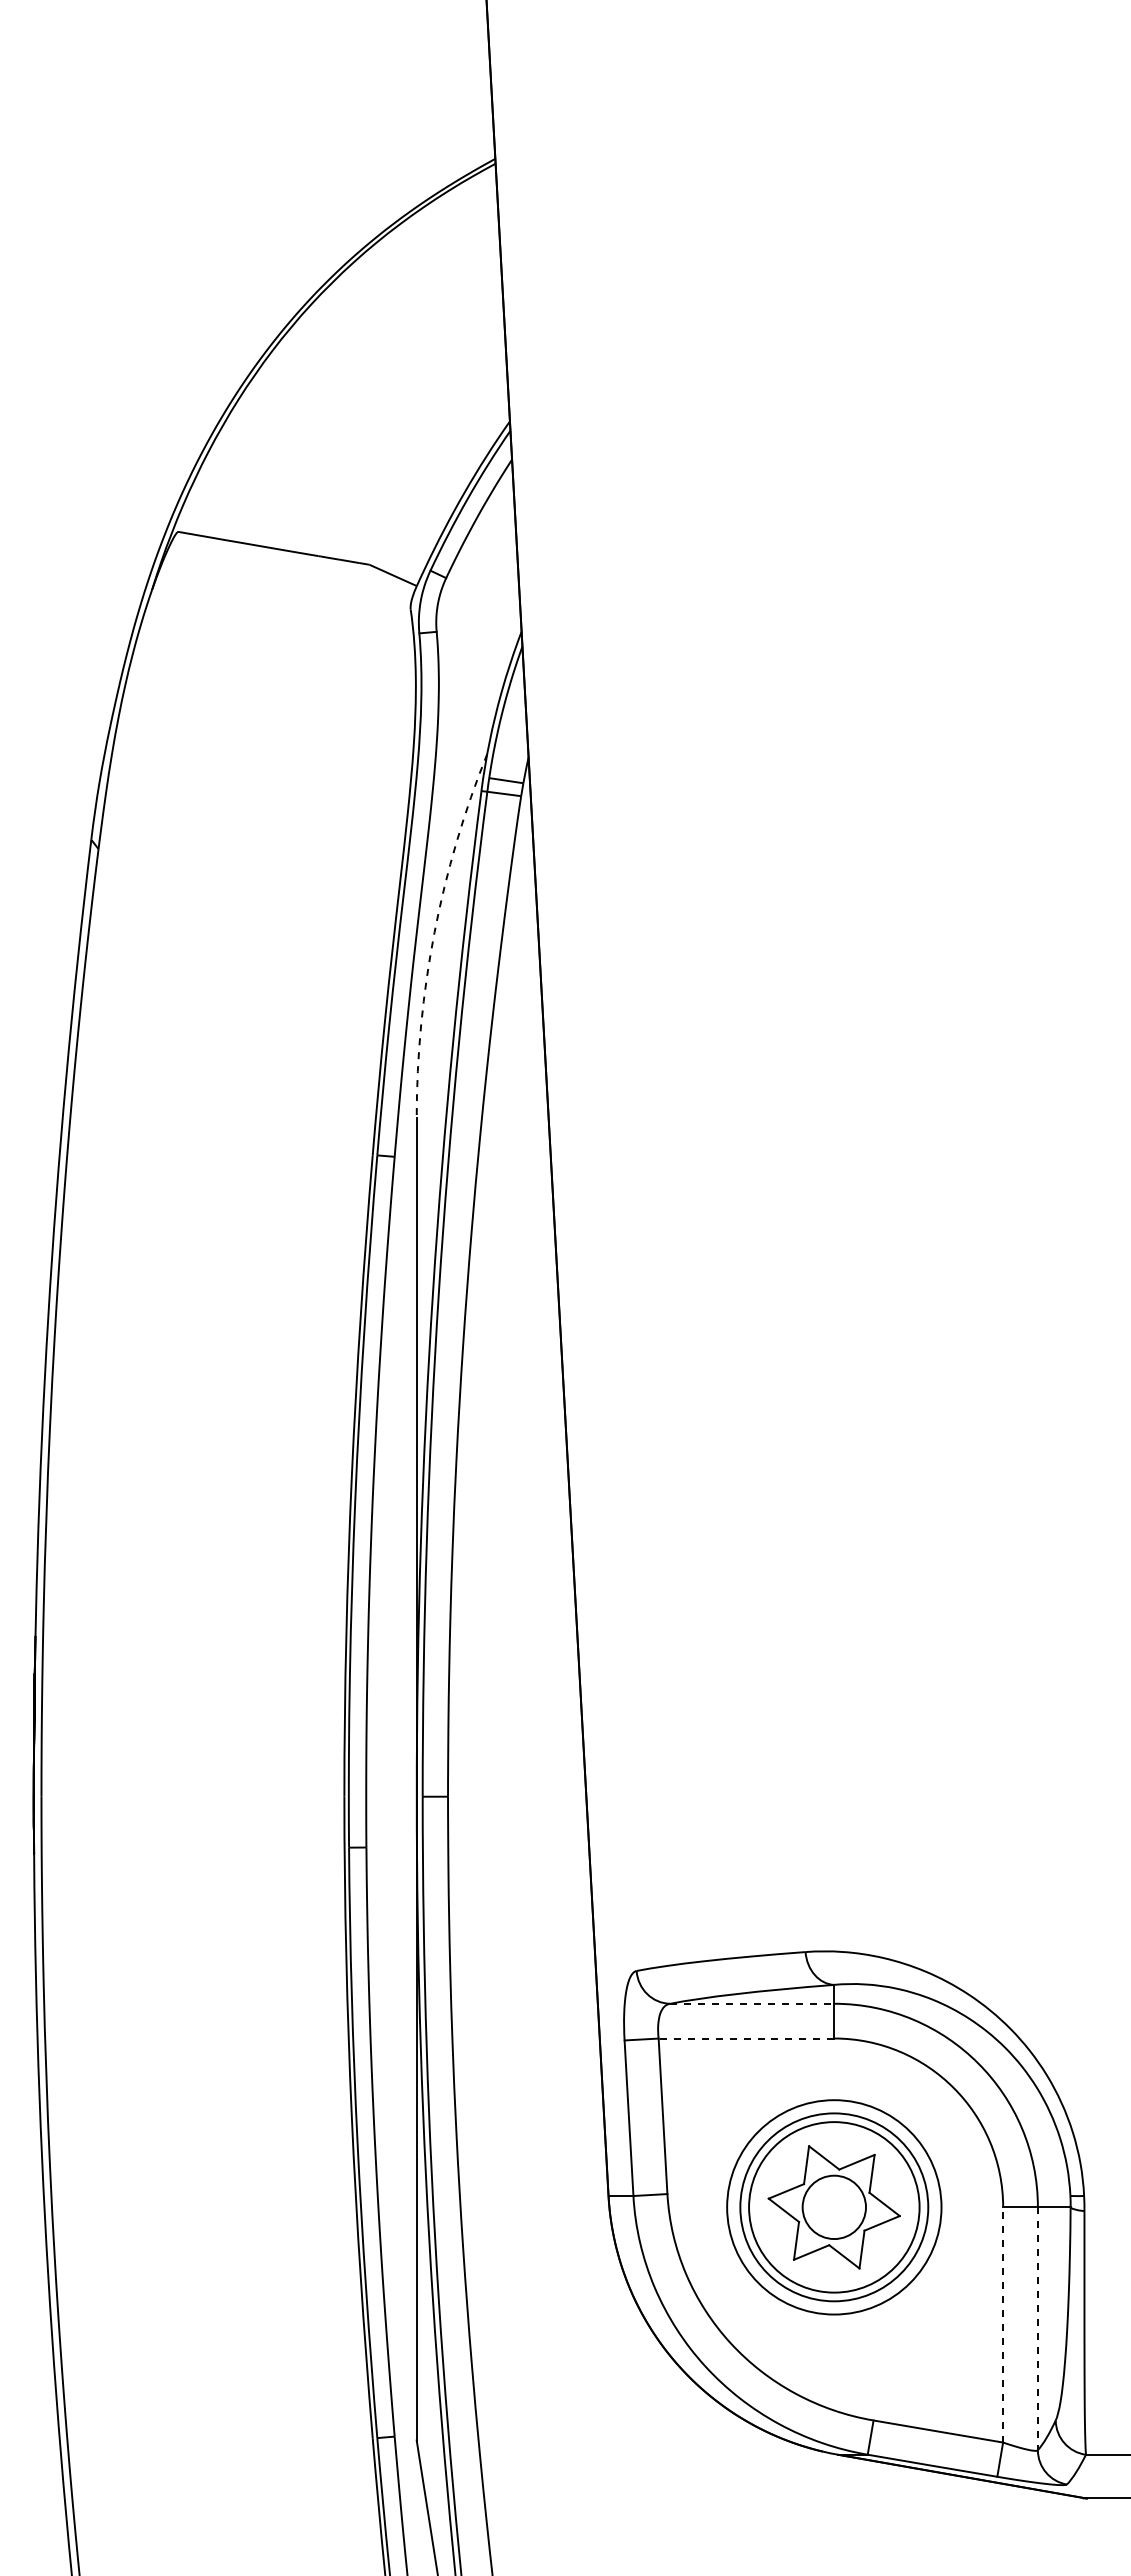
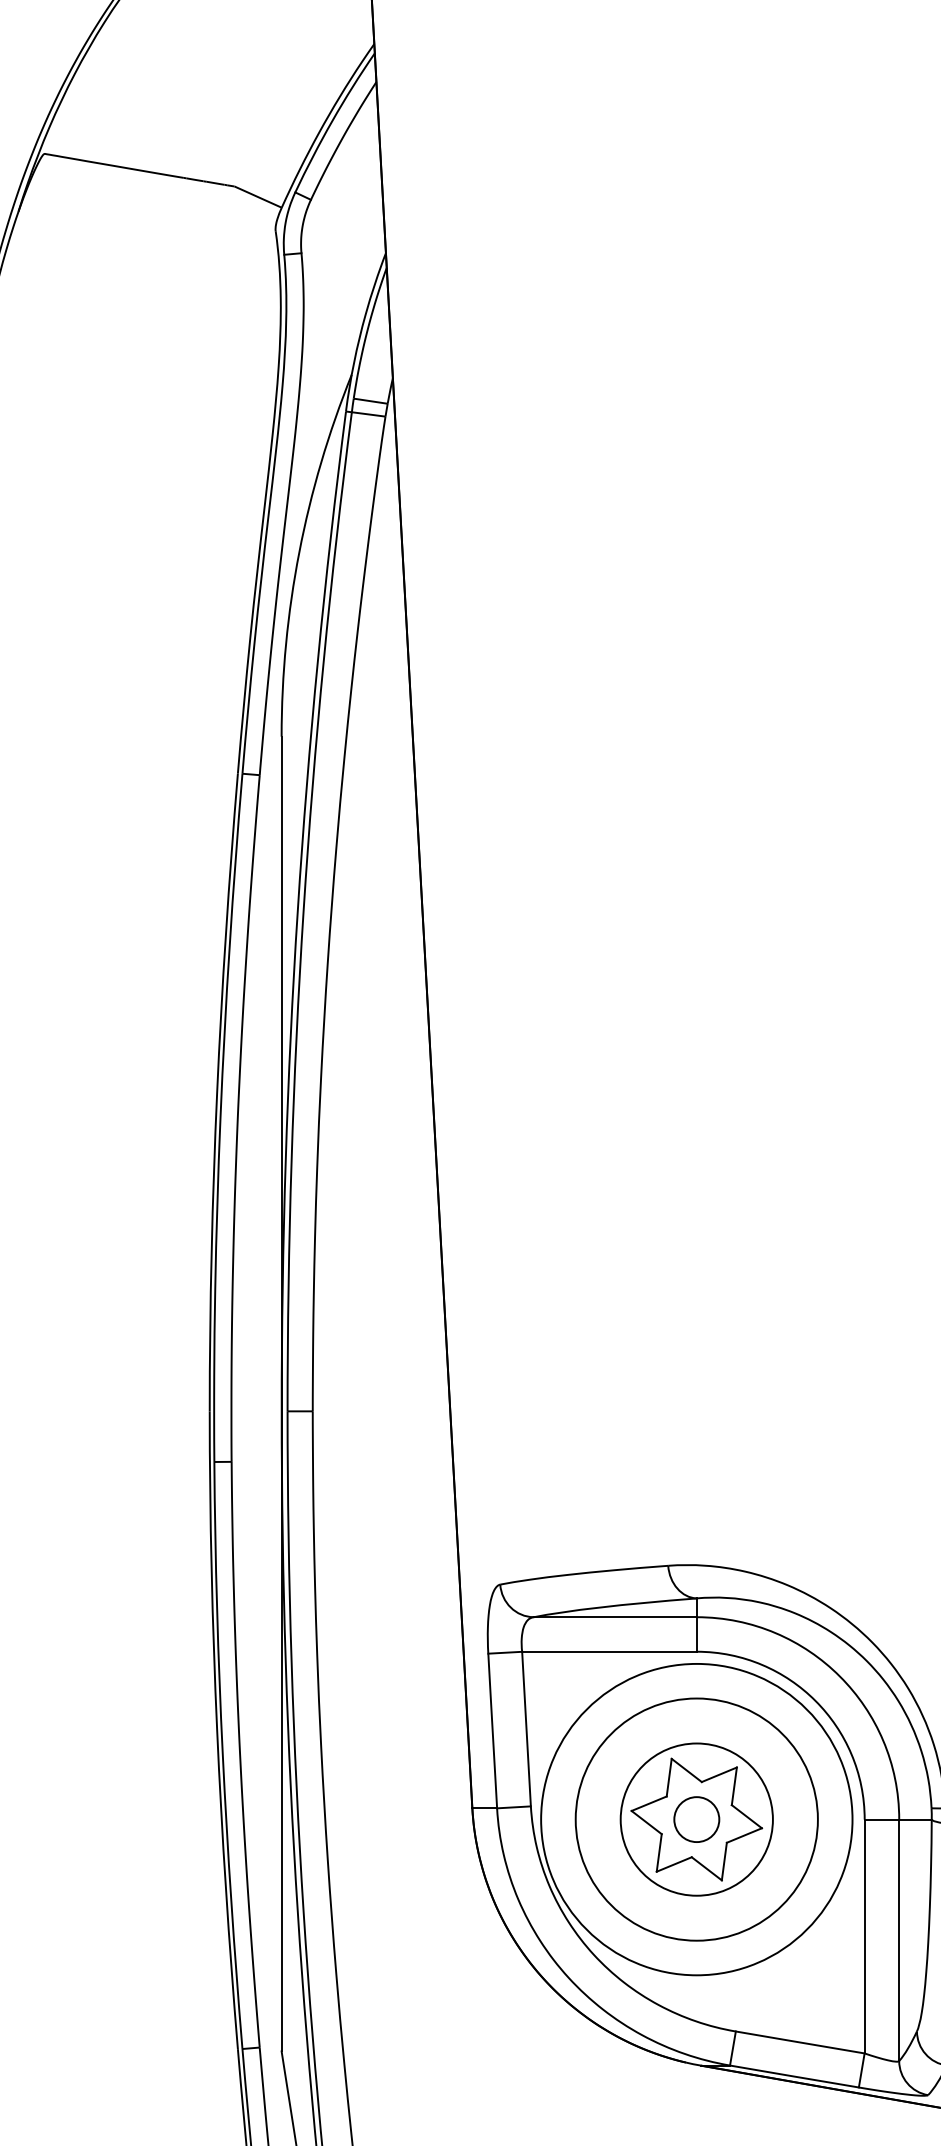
arc: (434, 932) -> (299, 552), dashed -> solid
line: (752, 2003) -> (615, 1616), dashed -> solid
line: (746, 2038) -> (609, 1651), dashed -> solid
circle: (833, 2206) -> (696, 1818), size x0.71
circle: (833, 2206) -> (696, 1818), size x0.71
circle: (833, 2206) -> (696, 1818), size x1.67
circle: (834, 2207) -> (696, 1819), size x1.43
line: (1003, 2324) -> (865, 1936), dashed -> solid
line: (1037, 2329) -> (898, 1941), dashed -> solid

